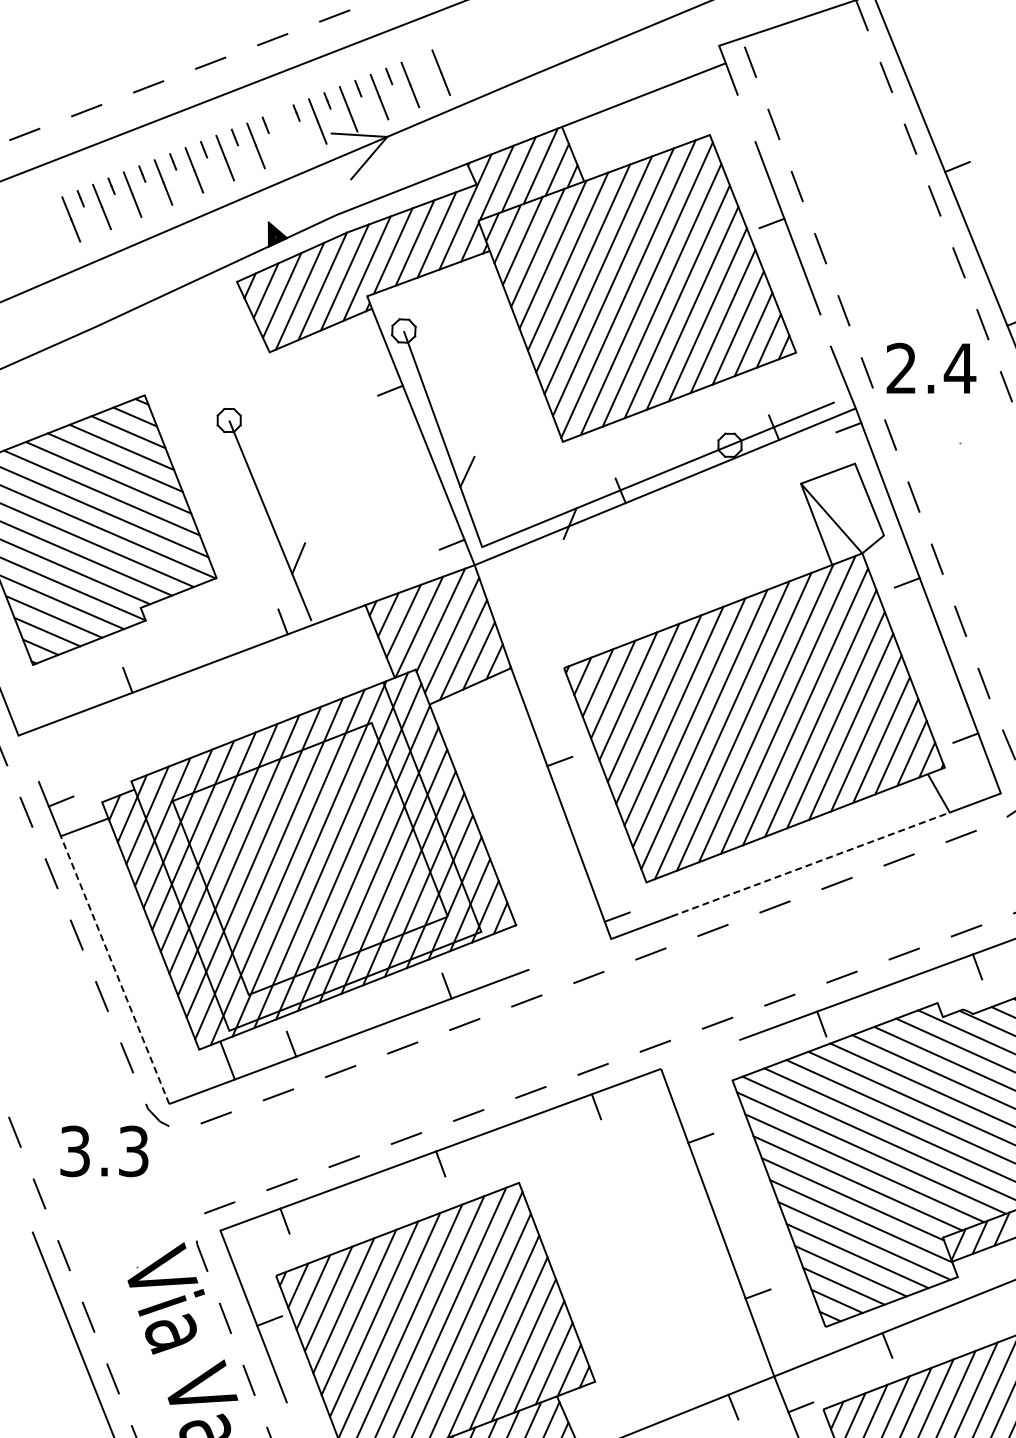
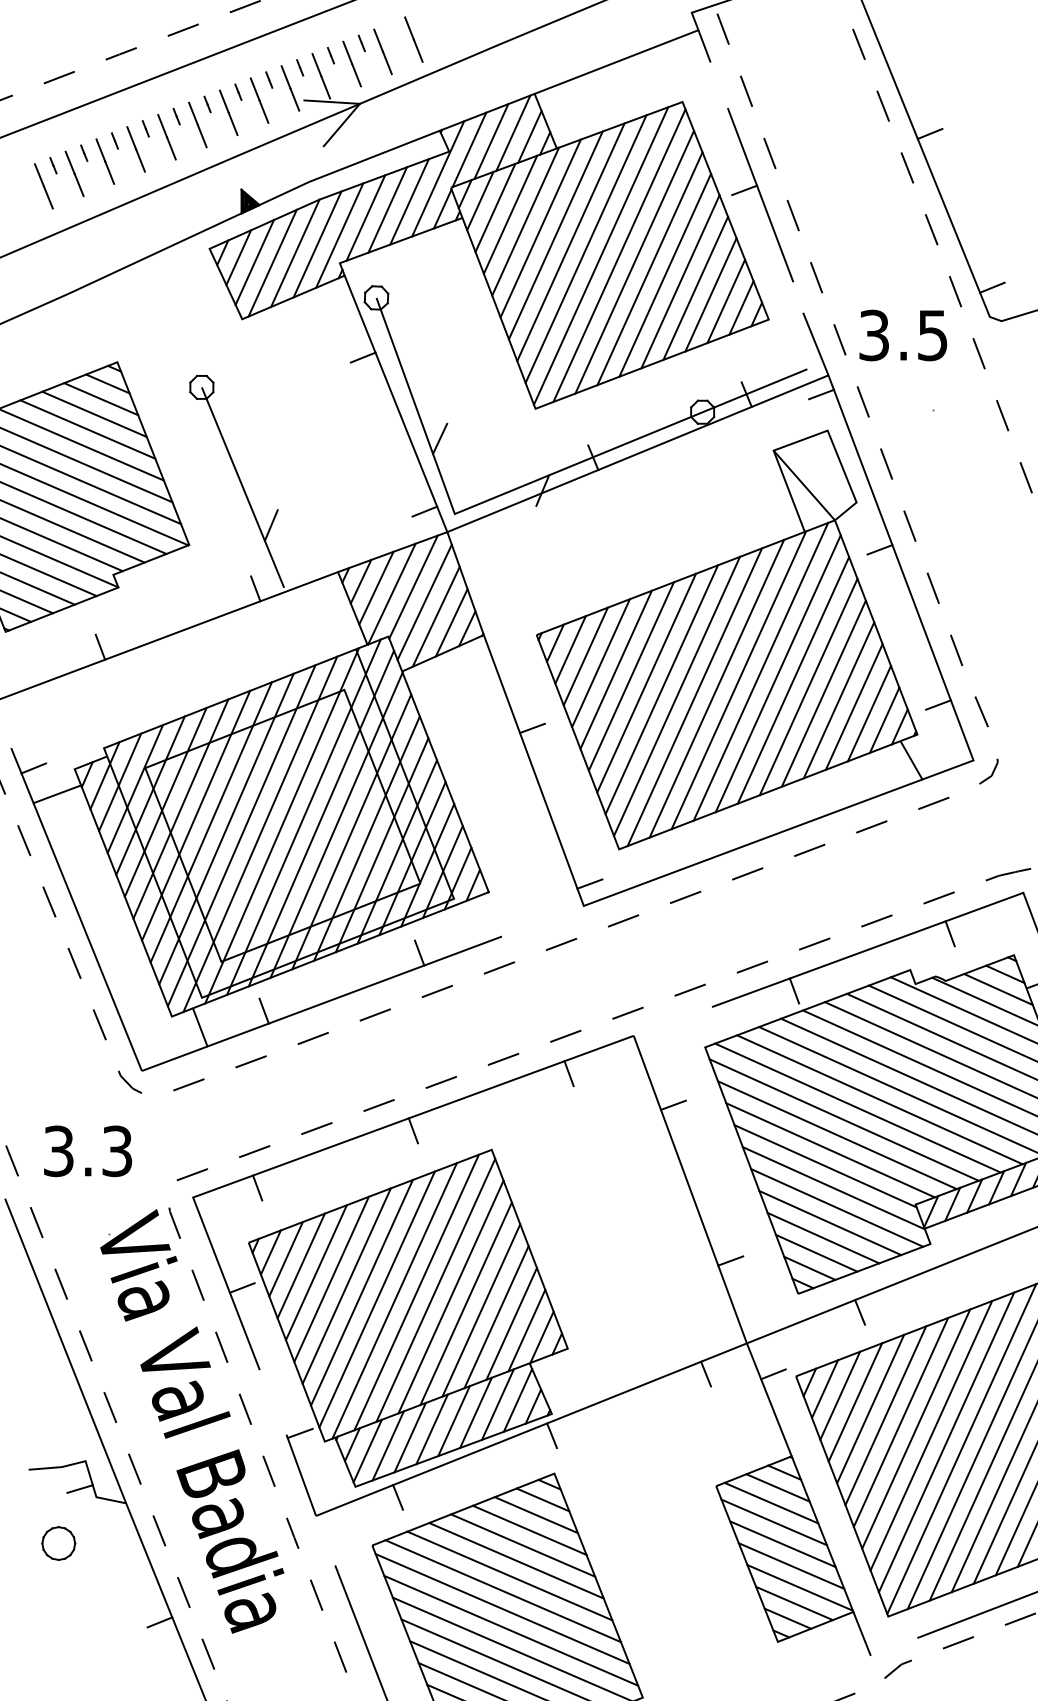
line: (286, 133) -> (259, 100), added
text: (930, 368) -> (903, 335), 2.4 -> 3.5
line: (810, 864) -> (783, 831), dashed -> solid
line: (114, 969) -> (87, 936), dashed -> solid
text: (104, 1151) -> (88, 1151), moved

